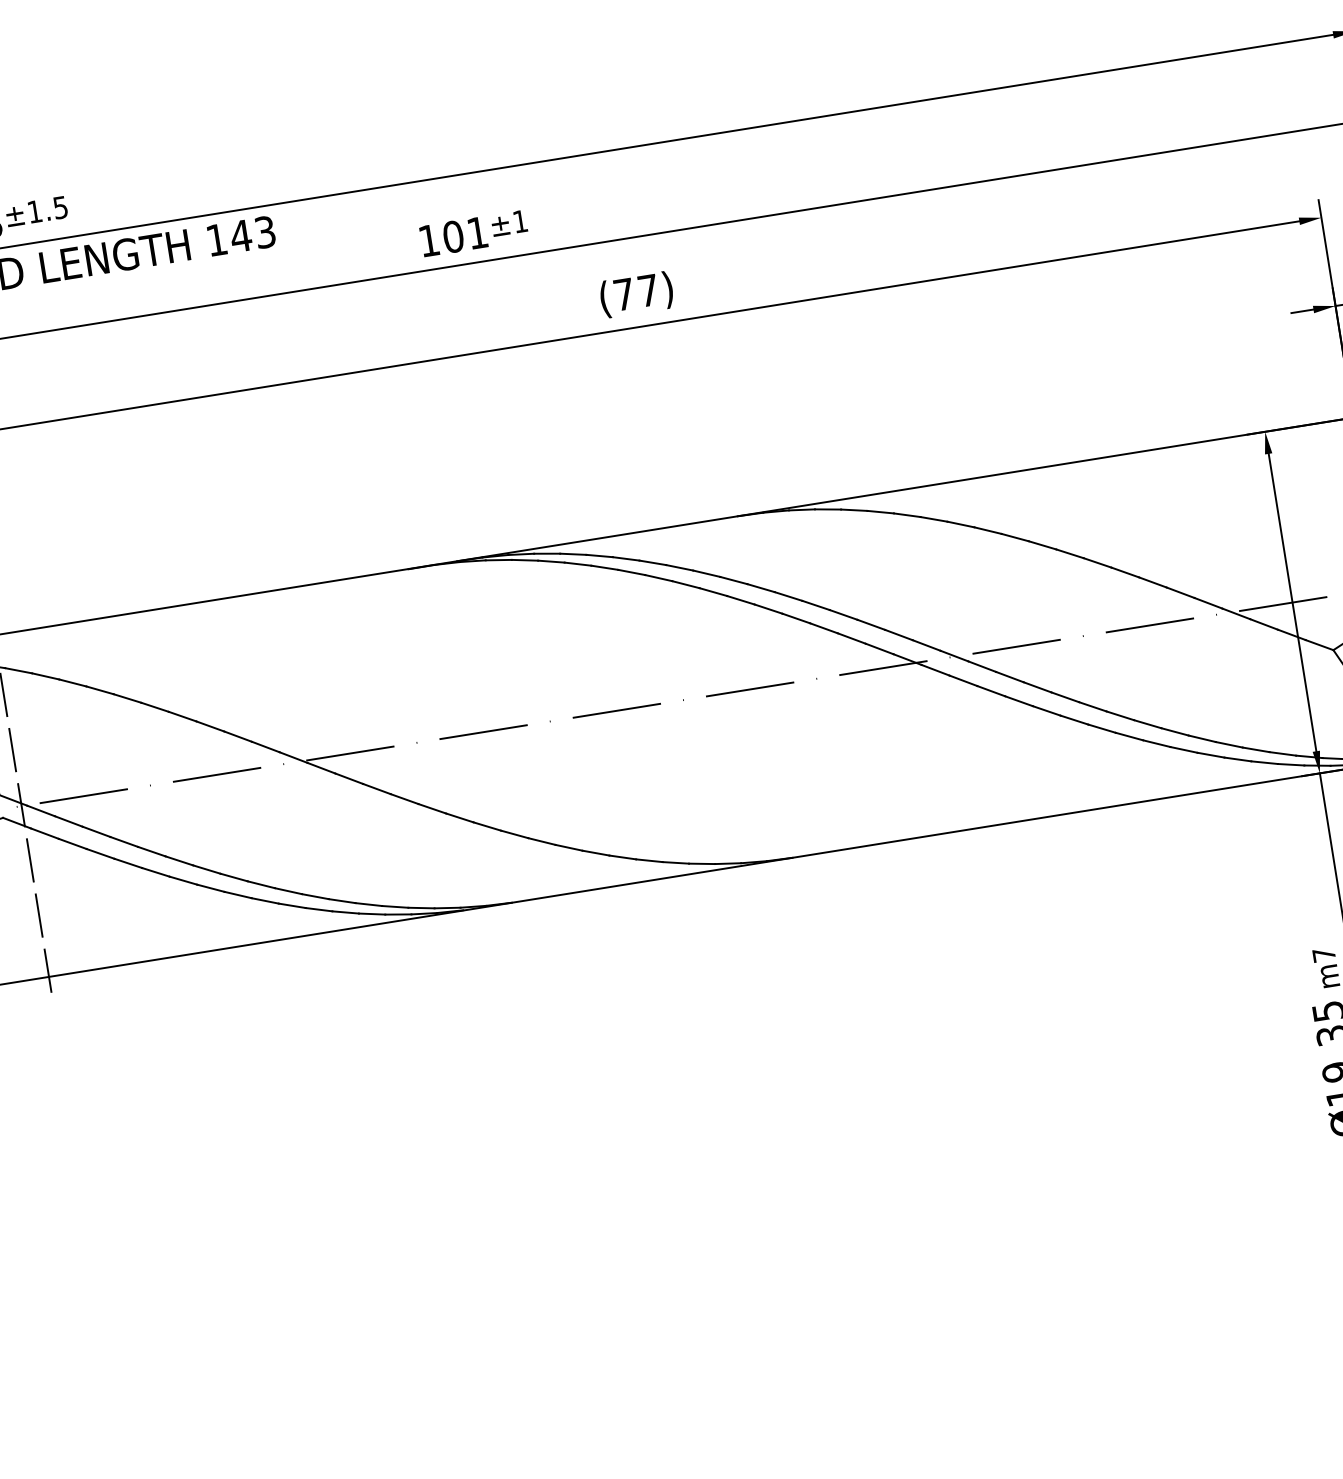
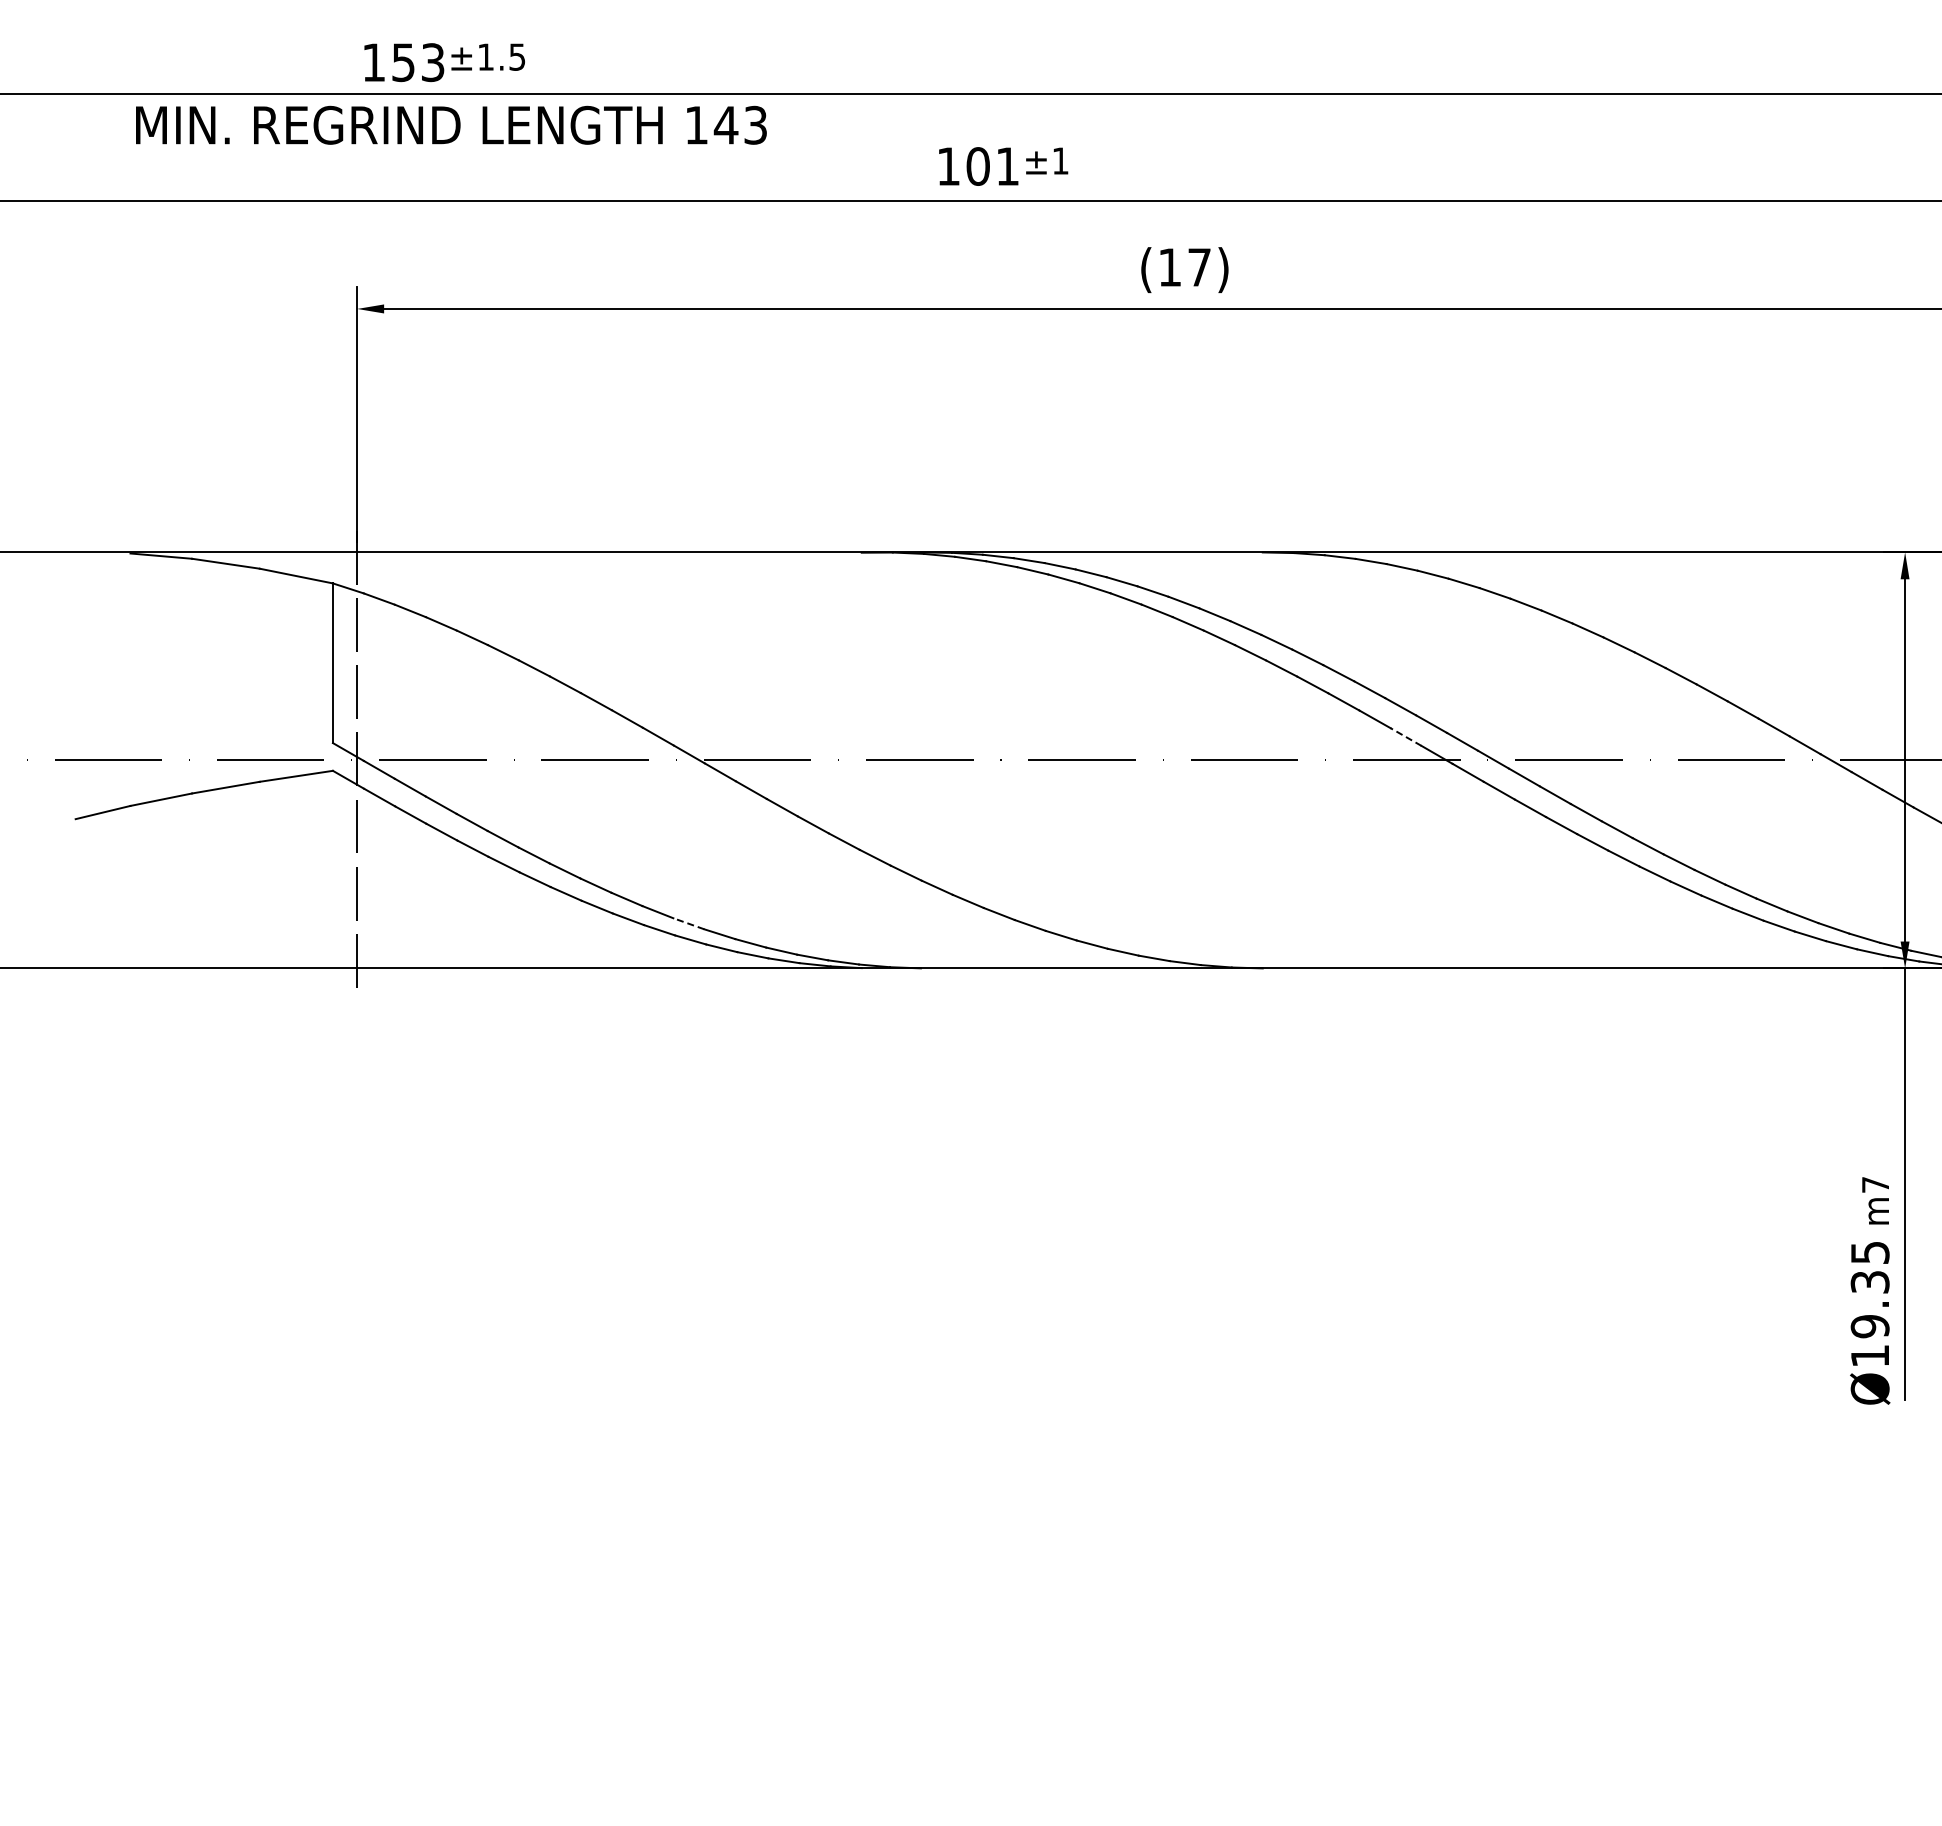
text: (623, 294) -> (1169, 267), (77) -> (17)
line: (880, 649) -> (1406, 737), solid -> dashed
line: (315, 896) -> (688, 923), solid -> dashed

